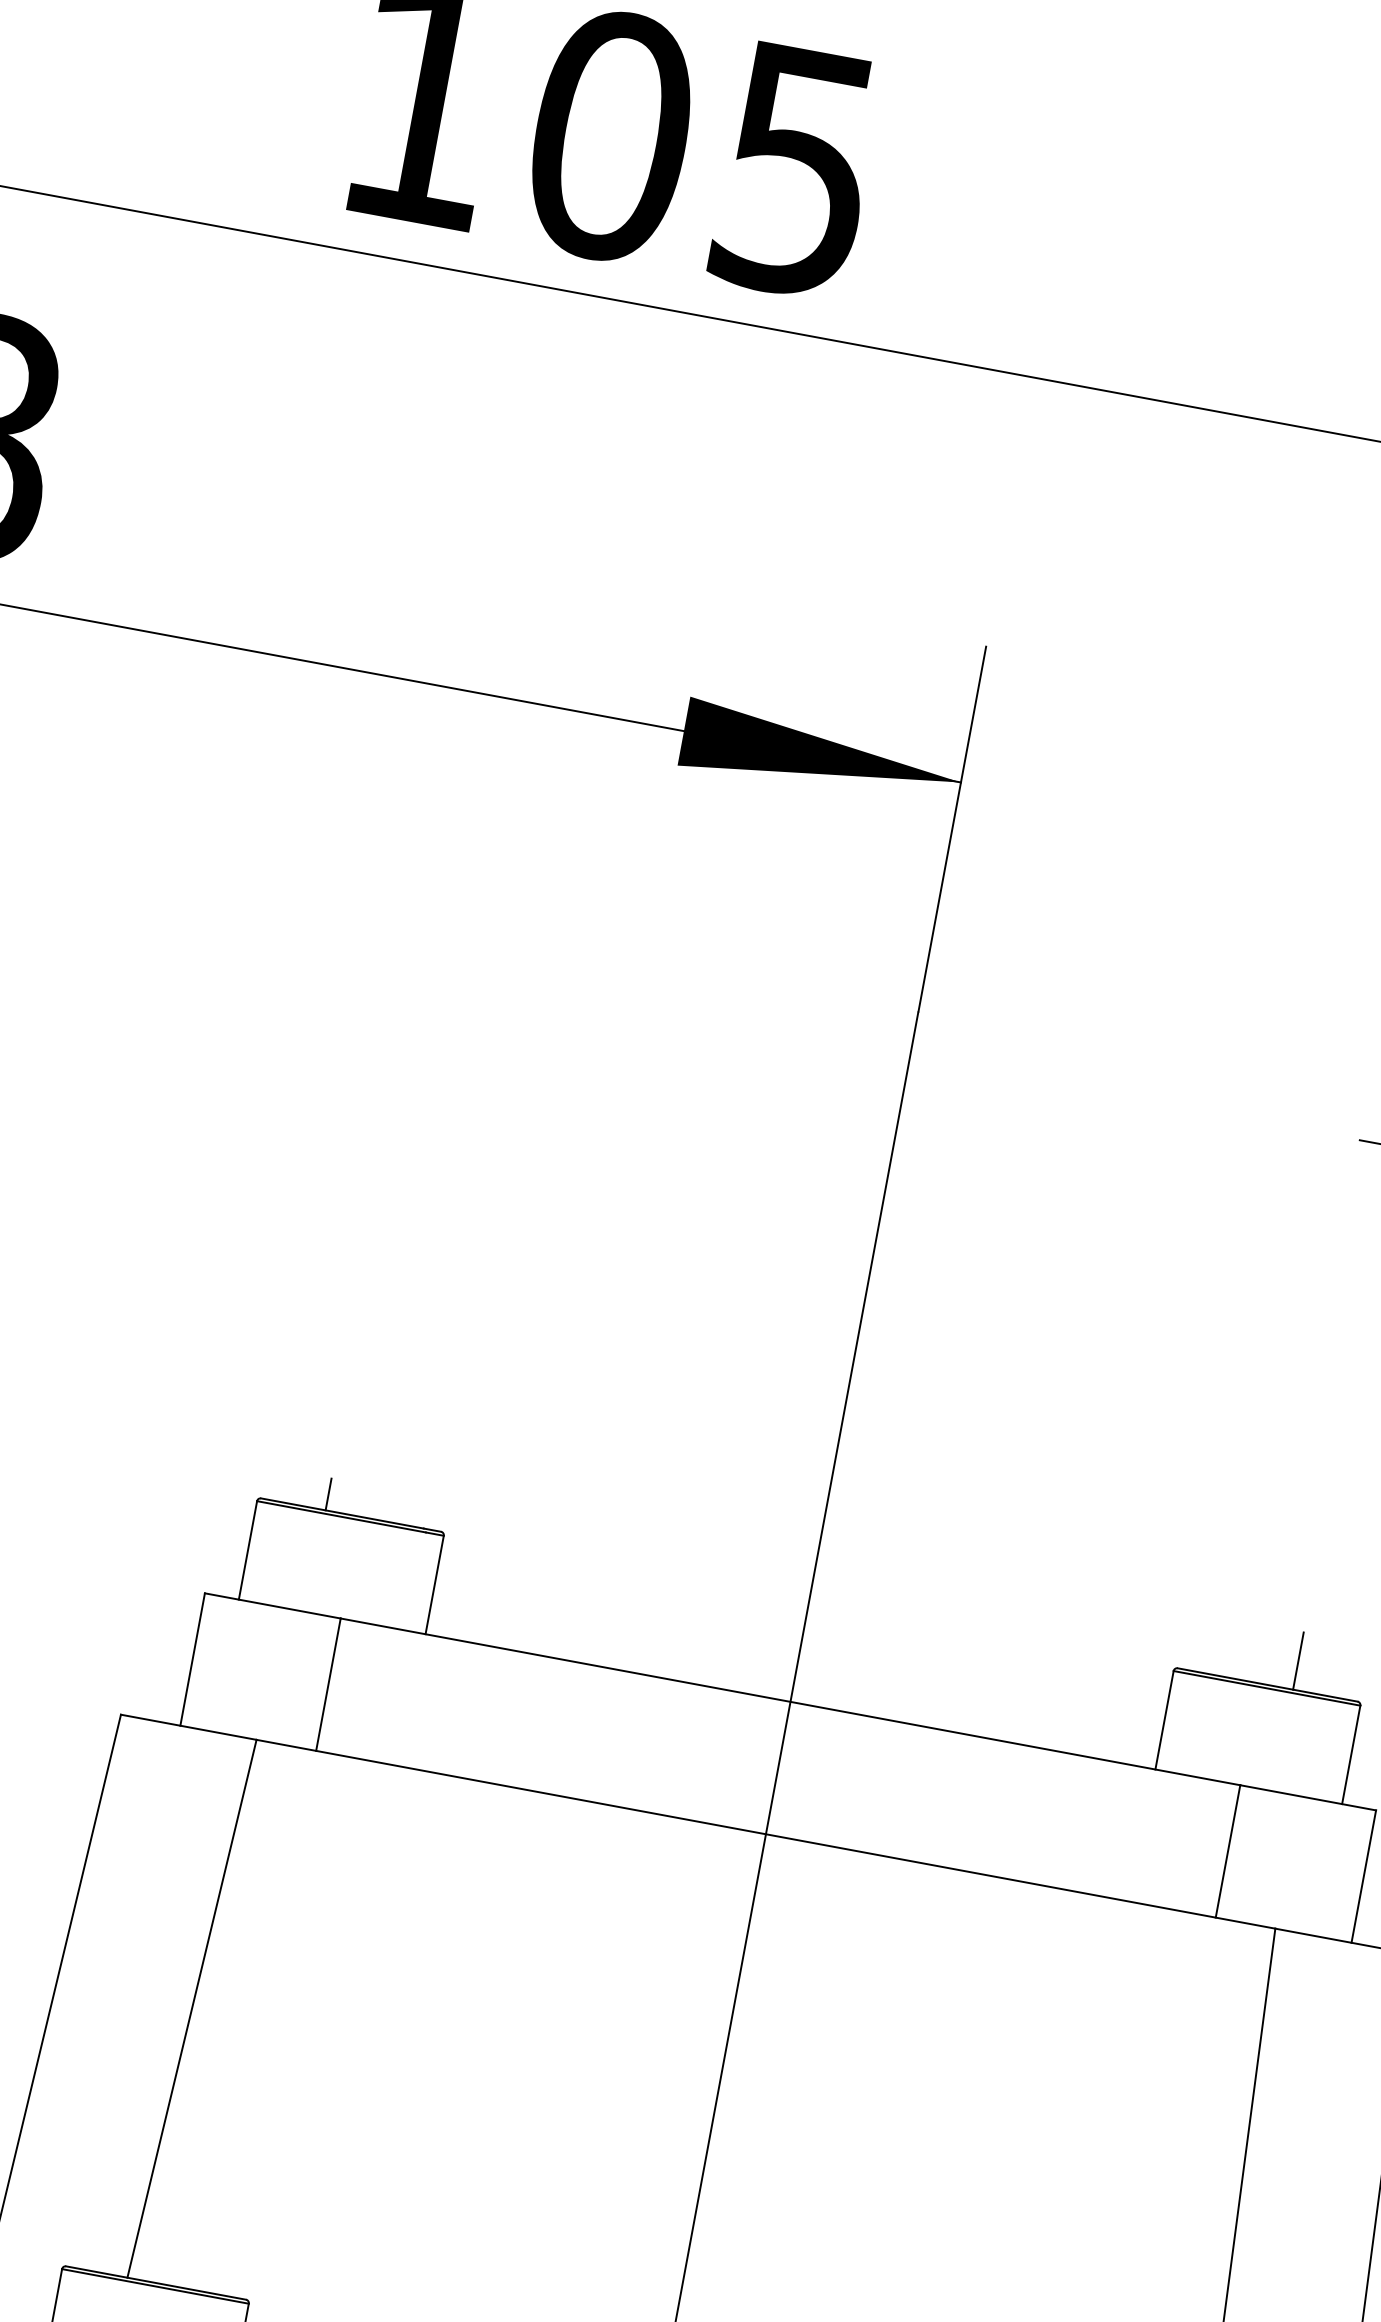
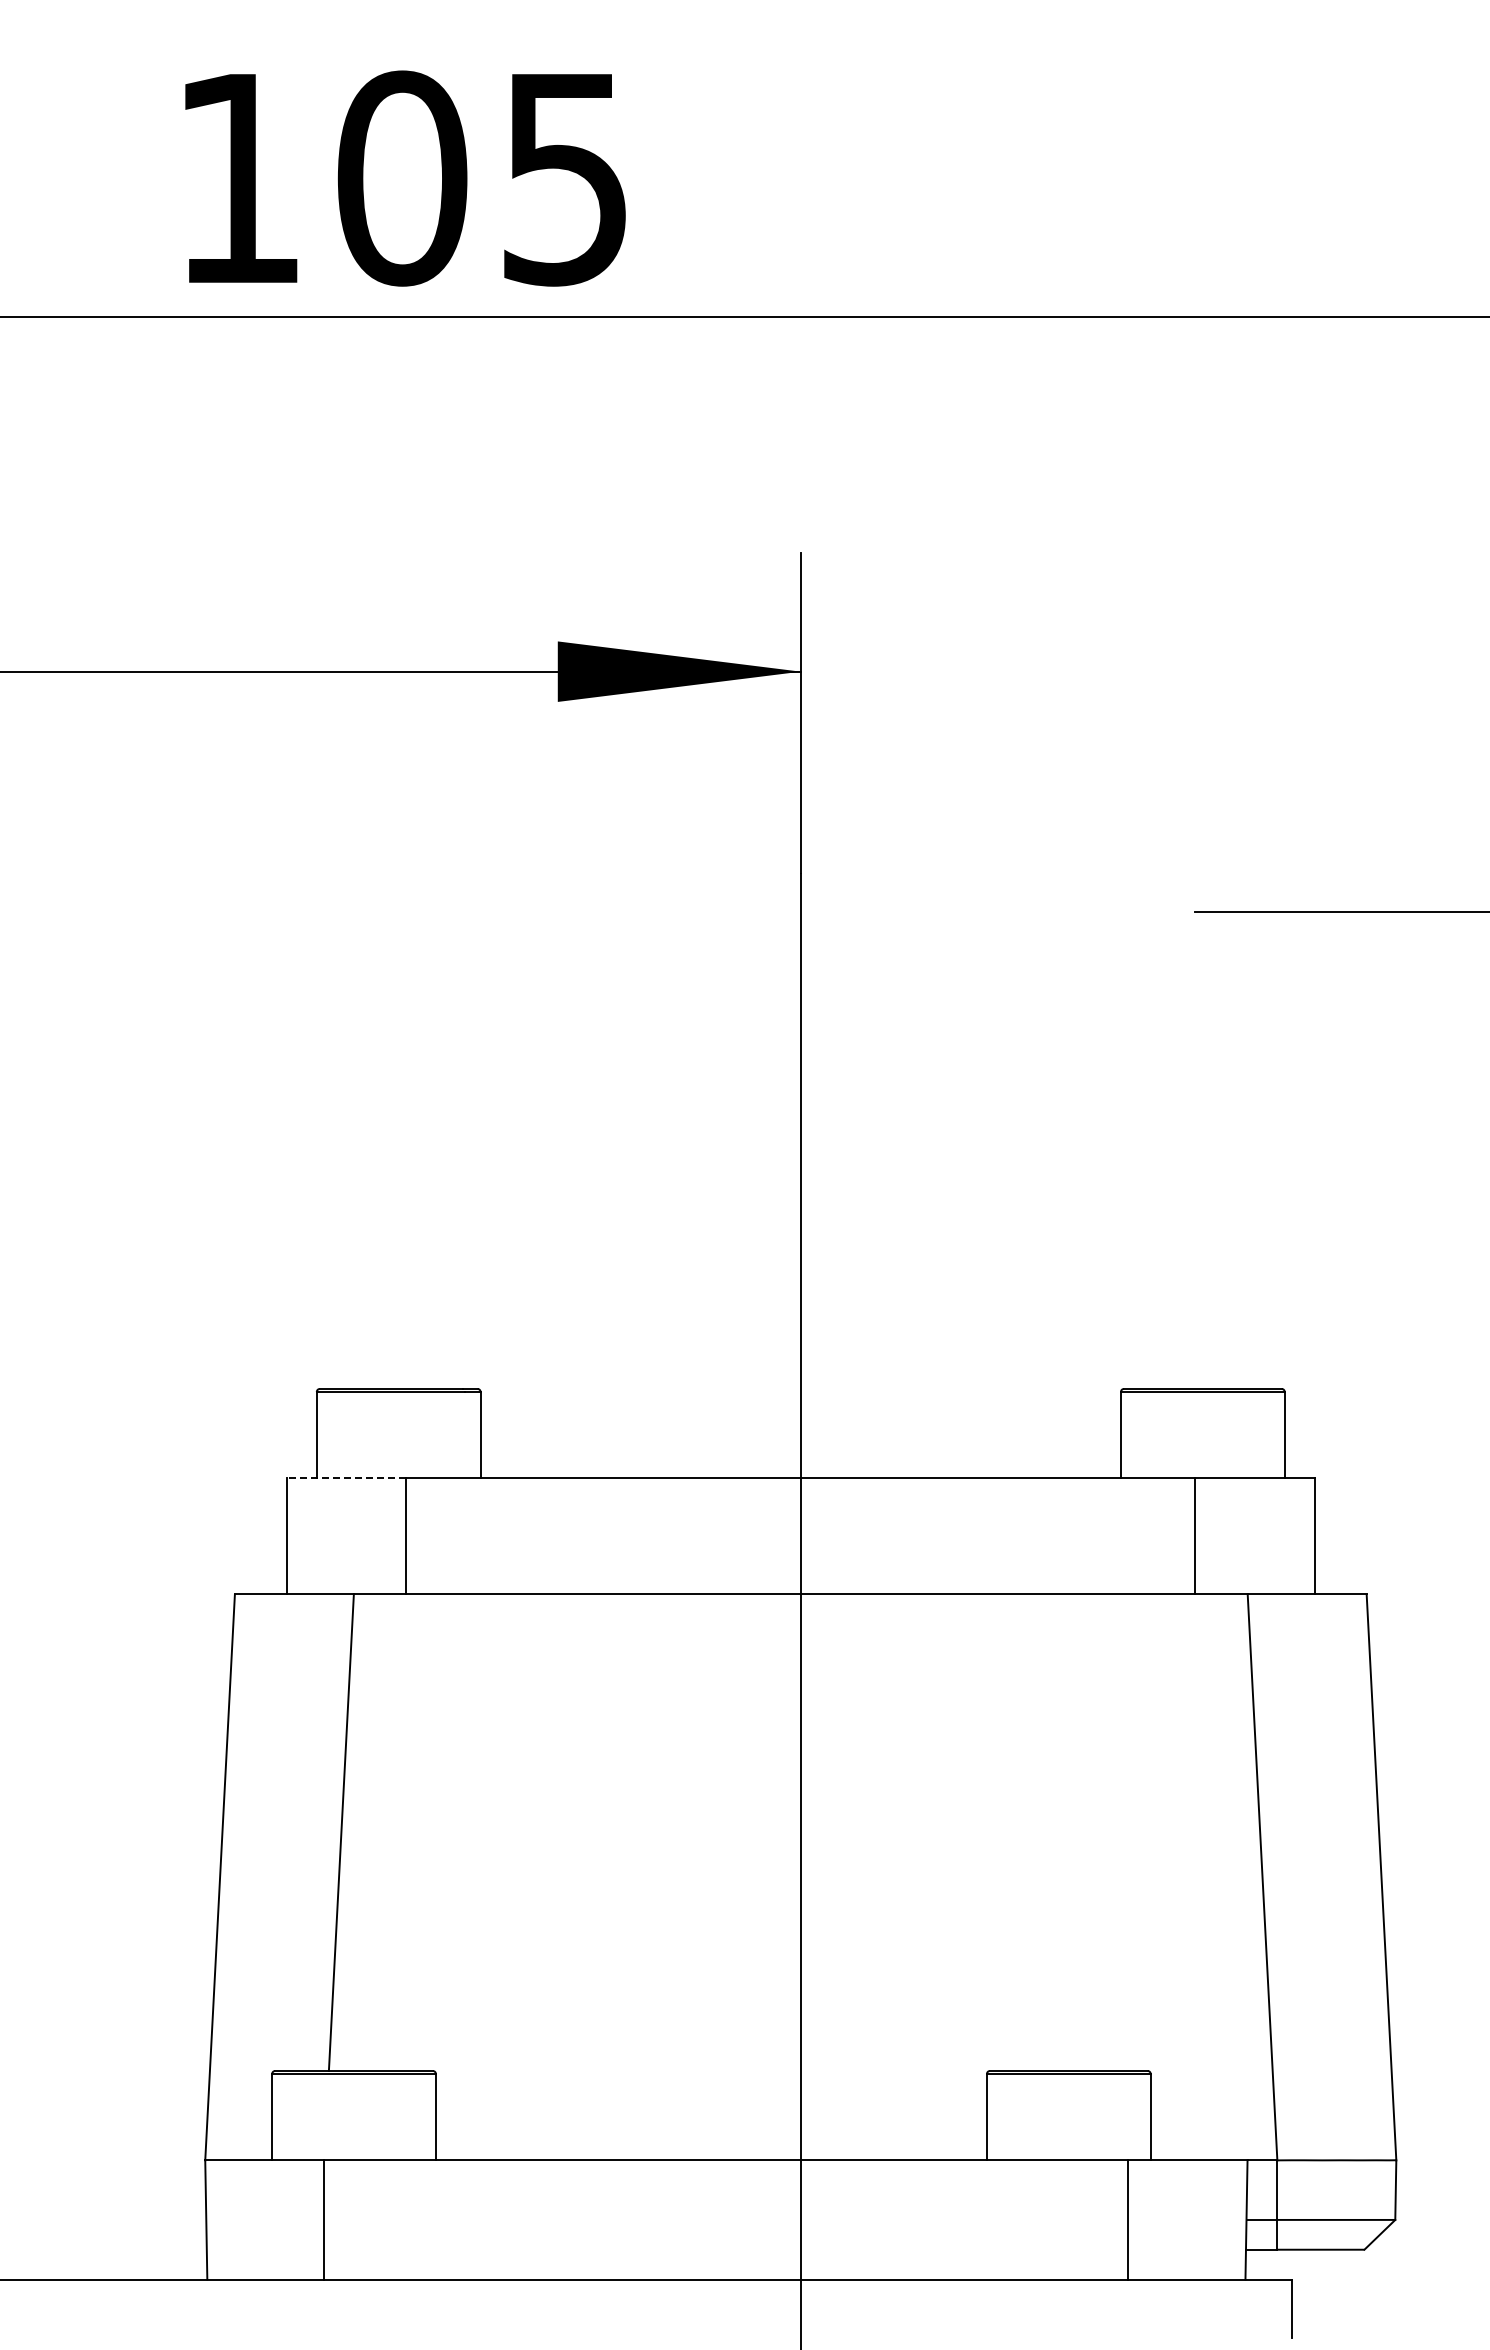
line: (328, 1493) -> (376, 1374), removed
line: (272, 1606) -> (346, 1478), solid -> dashed
line: (1298, 1660) -> (1225, 1363), removed

